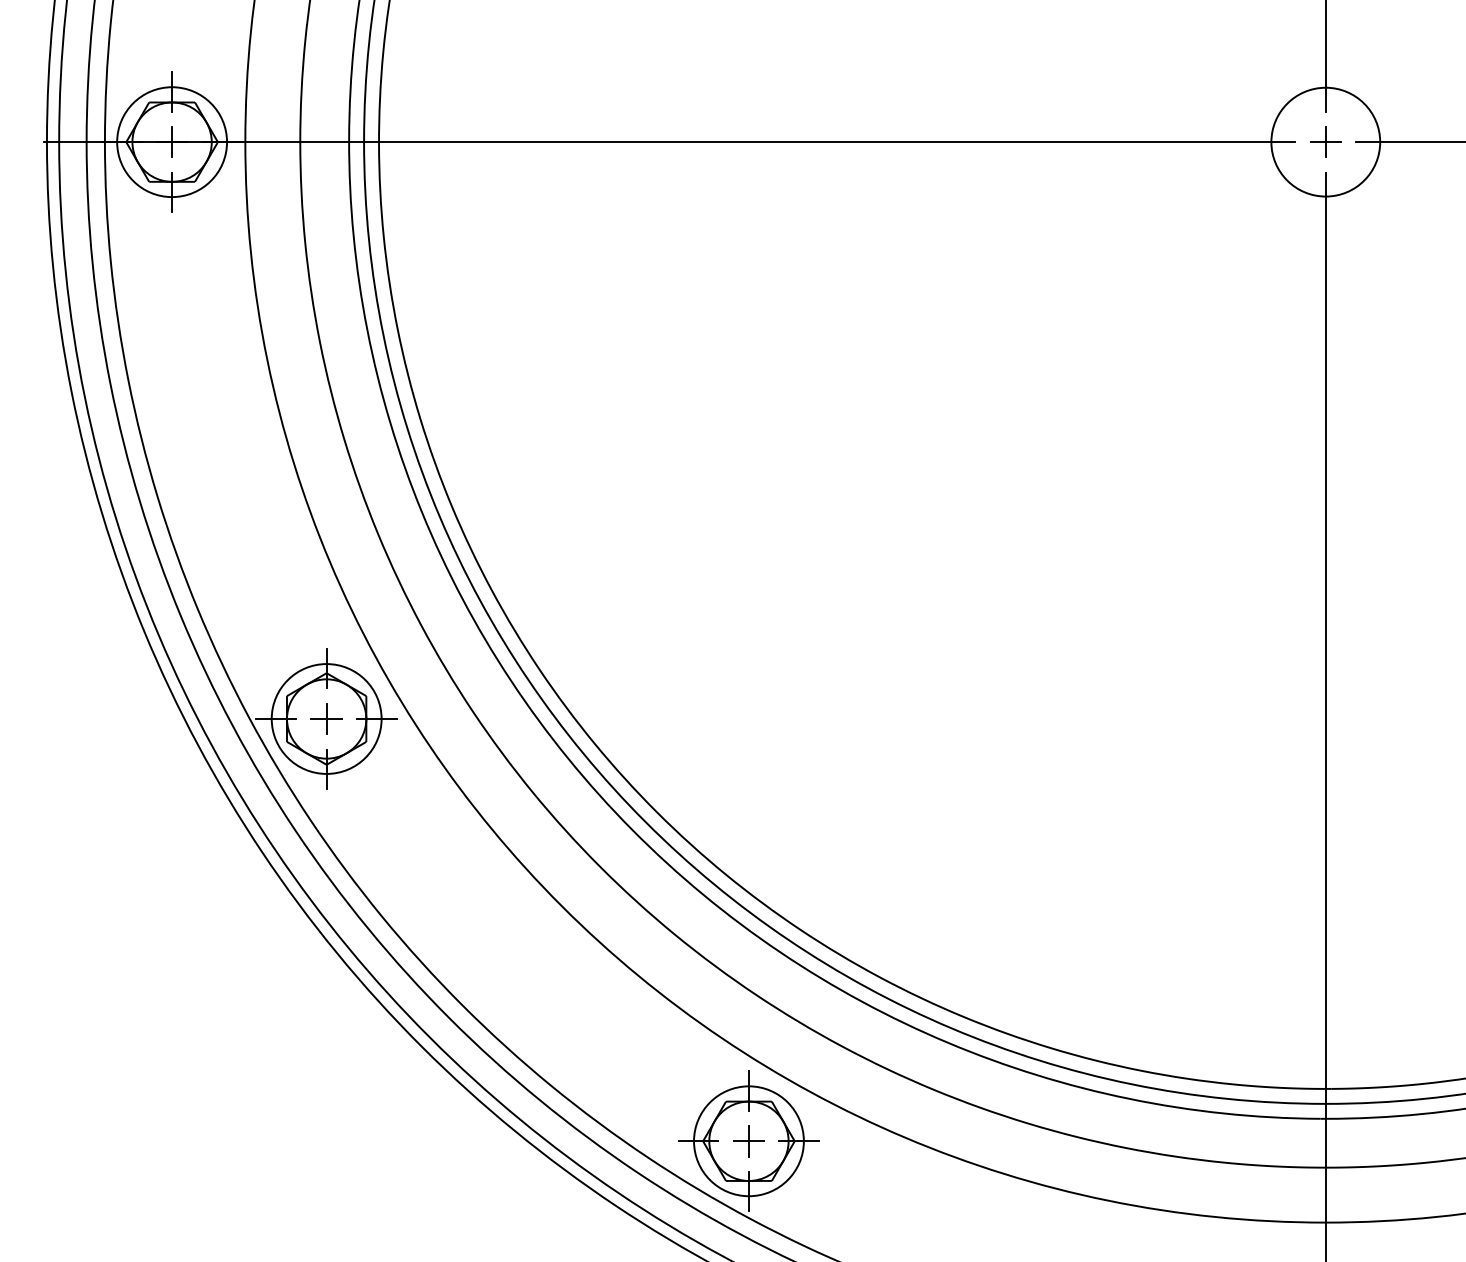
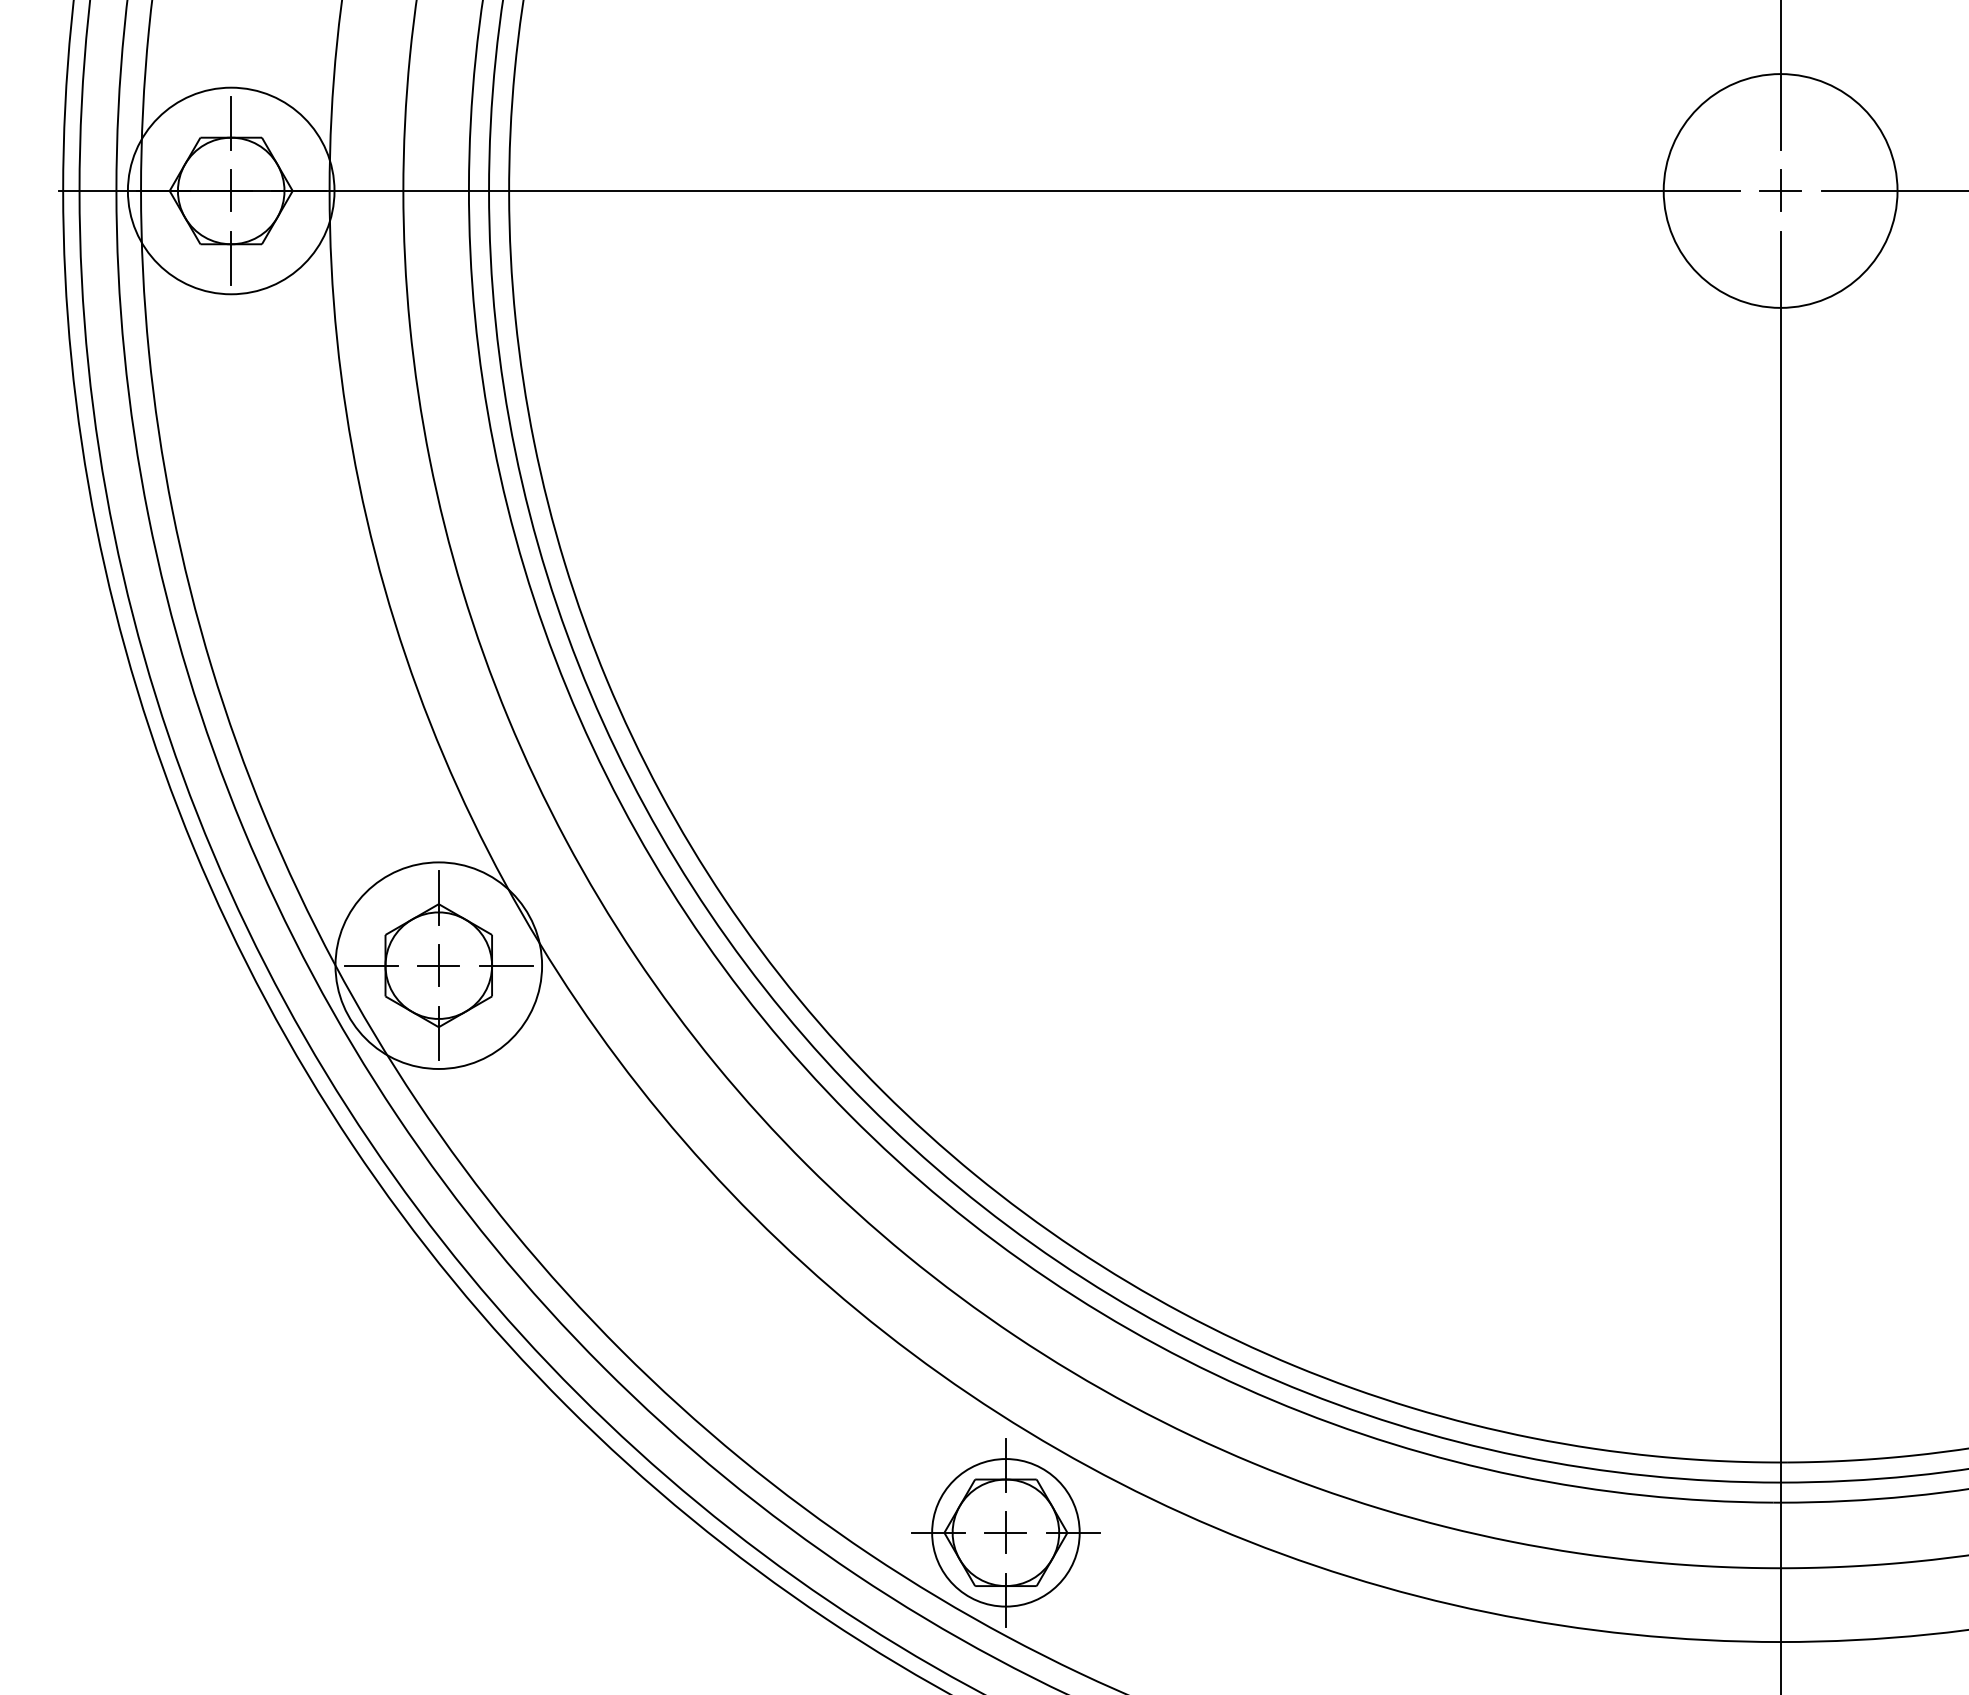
circle: (172, 141) -> (231, 190), size x1.4
circle: (1325, 141) -> (1780, 190), size x1.6
circle: (326, 718) -> (438, 965), size x1.4

